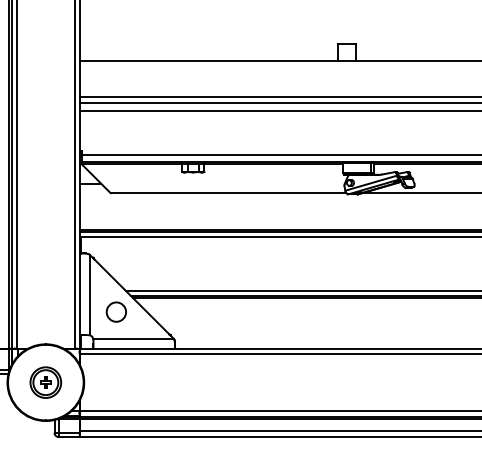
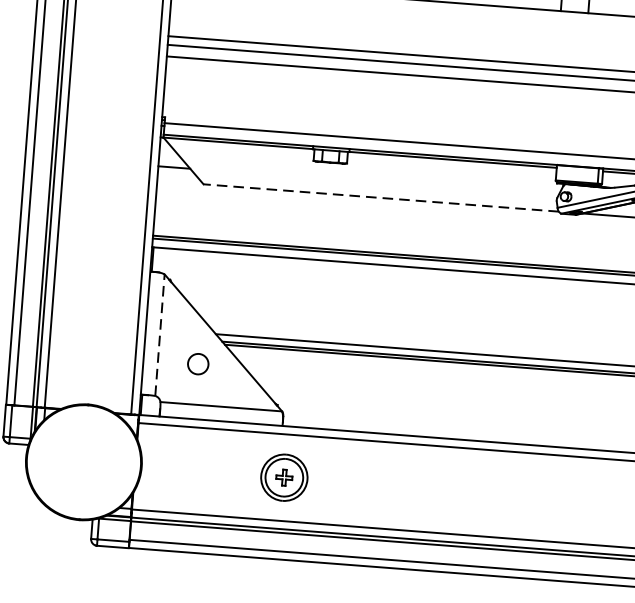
line: (228, 193) -> (381, 198), solid -> dashed
line: (89, 294) -> (159, 334), solid -> dashed
circle: (115, 311) -> (197, 363), size x0.7
part: (45, 382) -> (283, 477), moved

